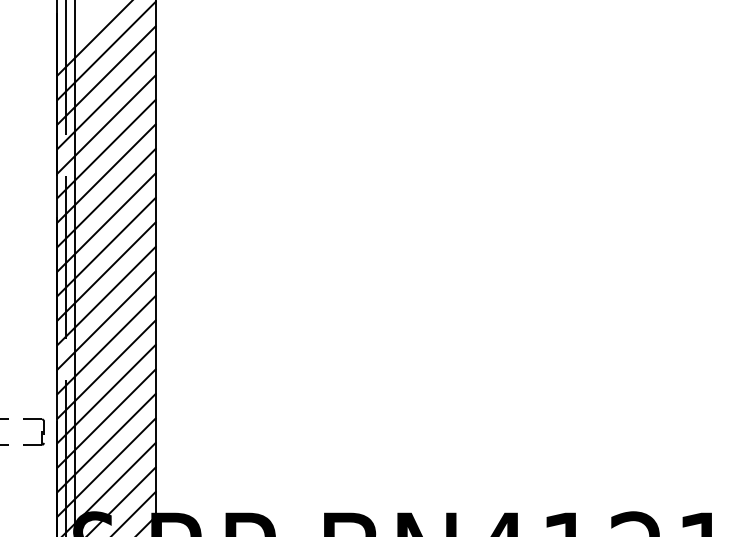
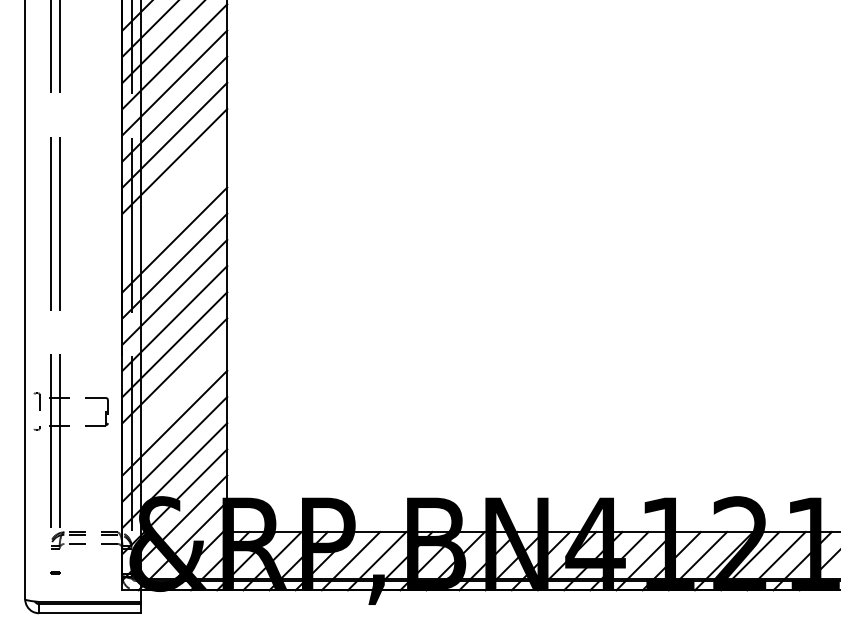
line: (106, 222) -> (174, 187), removed
line: (106, 246) -> (174, 213), removed
line: (106, 418) -> (174, 396), removed

